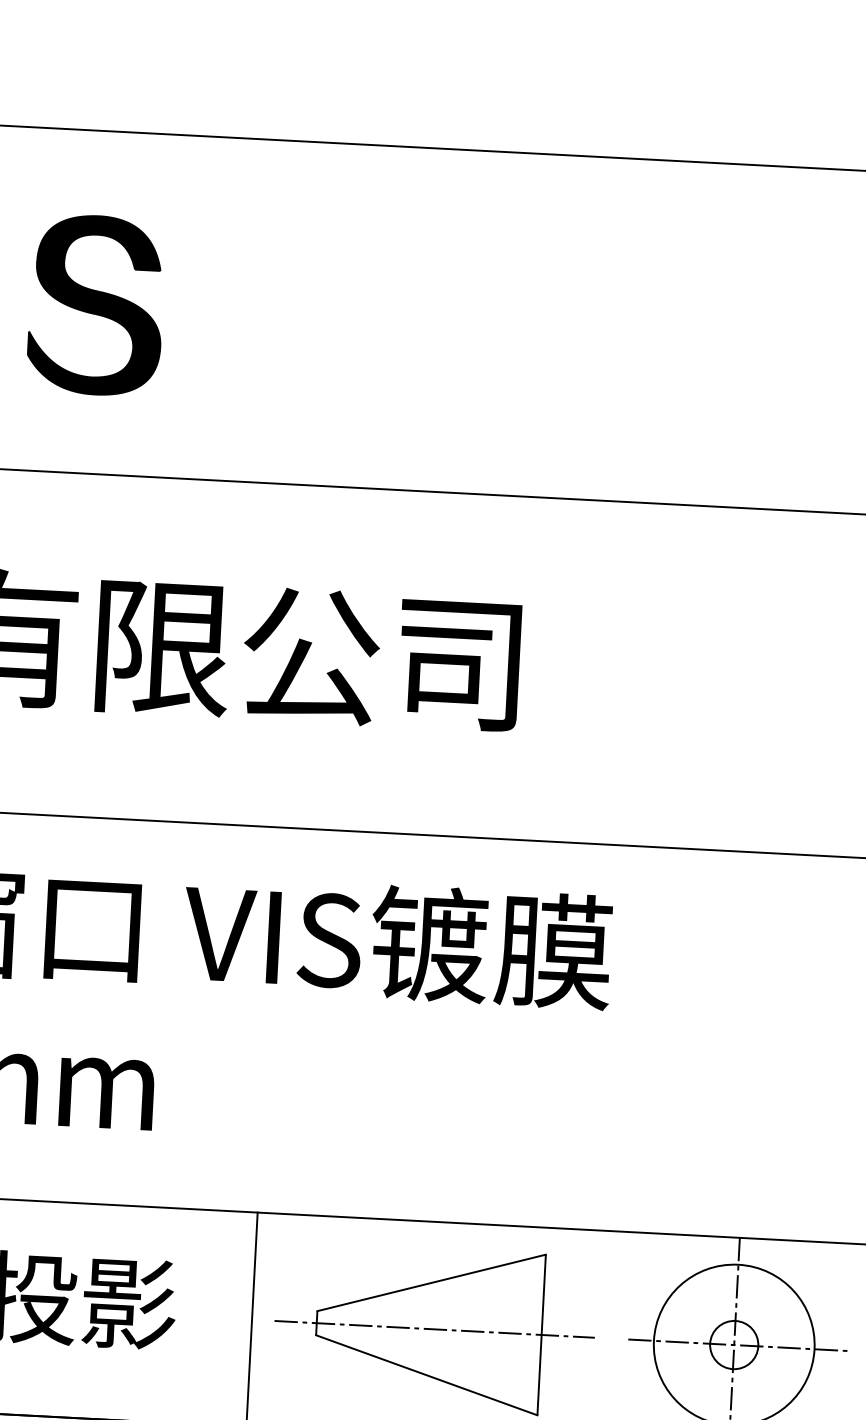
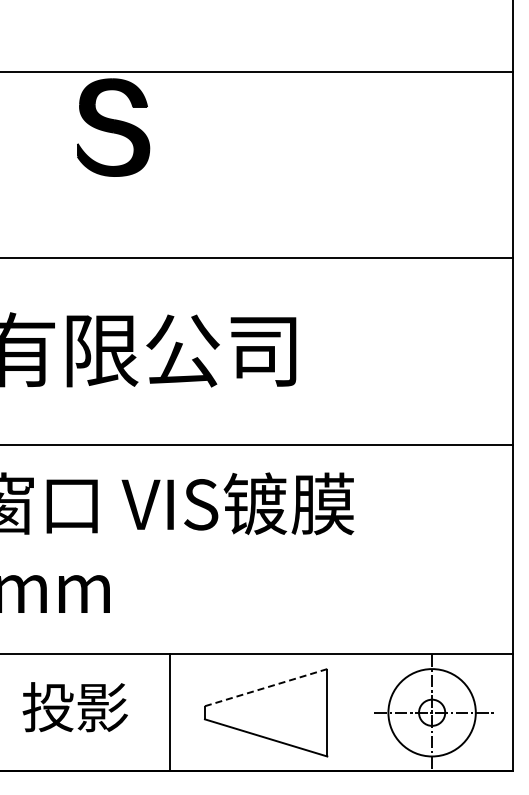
part: (96, 305) -> (113, 127), moved
line: (432, 1282) -> (266, 687), solid -> dashed
line: (433, 1328) -> (268, 712), removed

